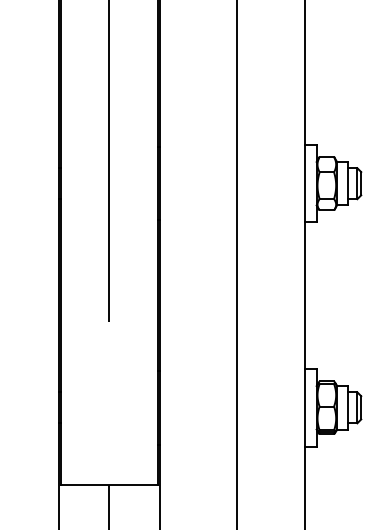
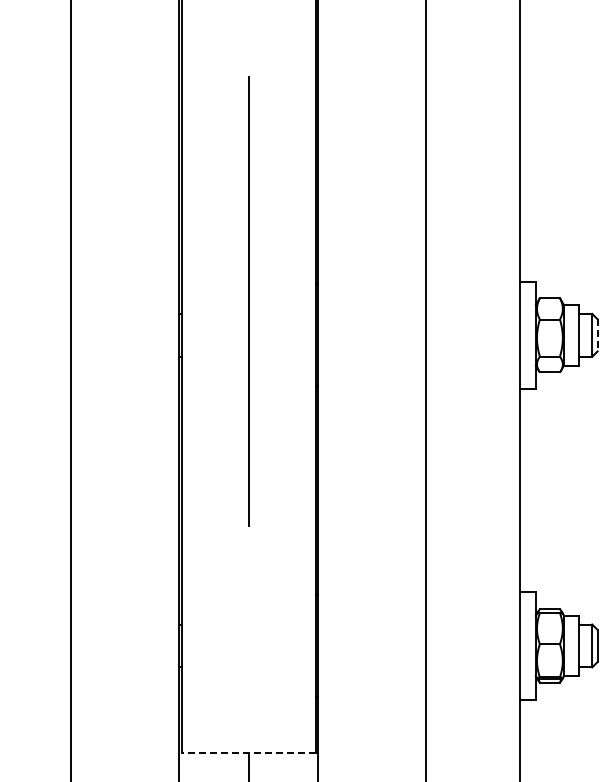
line: (361, 183) -> (597, 335), solid -> dashed
line: (109, 485) -> (248, 753), solid -> dashed

